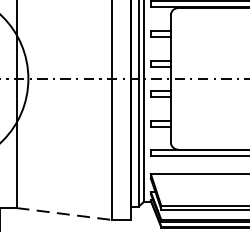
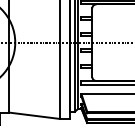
line: (63, 213) -> (34, 115), dashed -> solid

